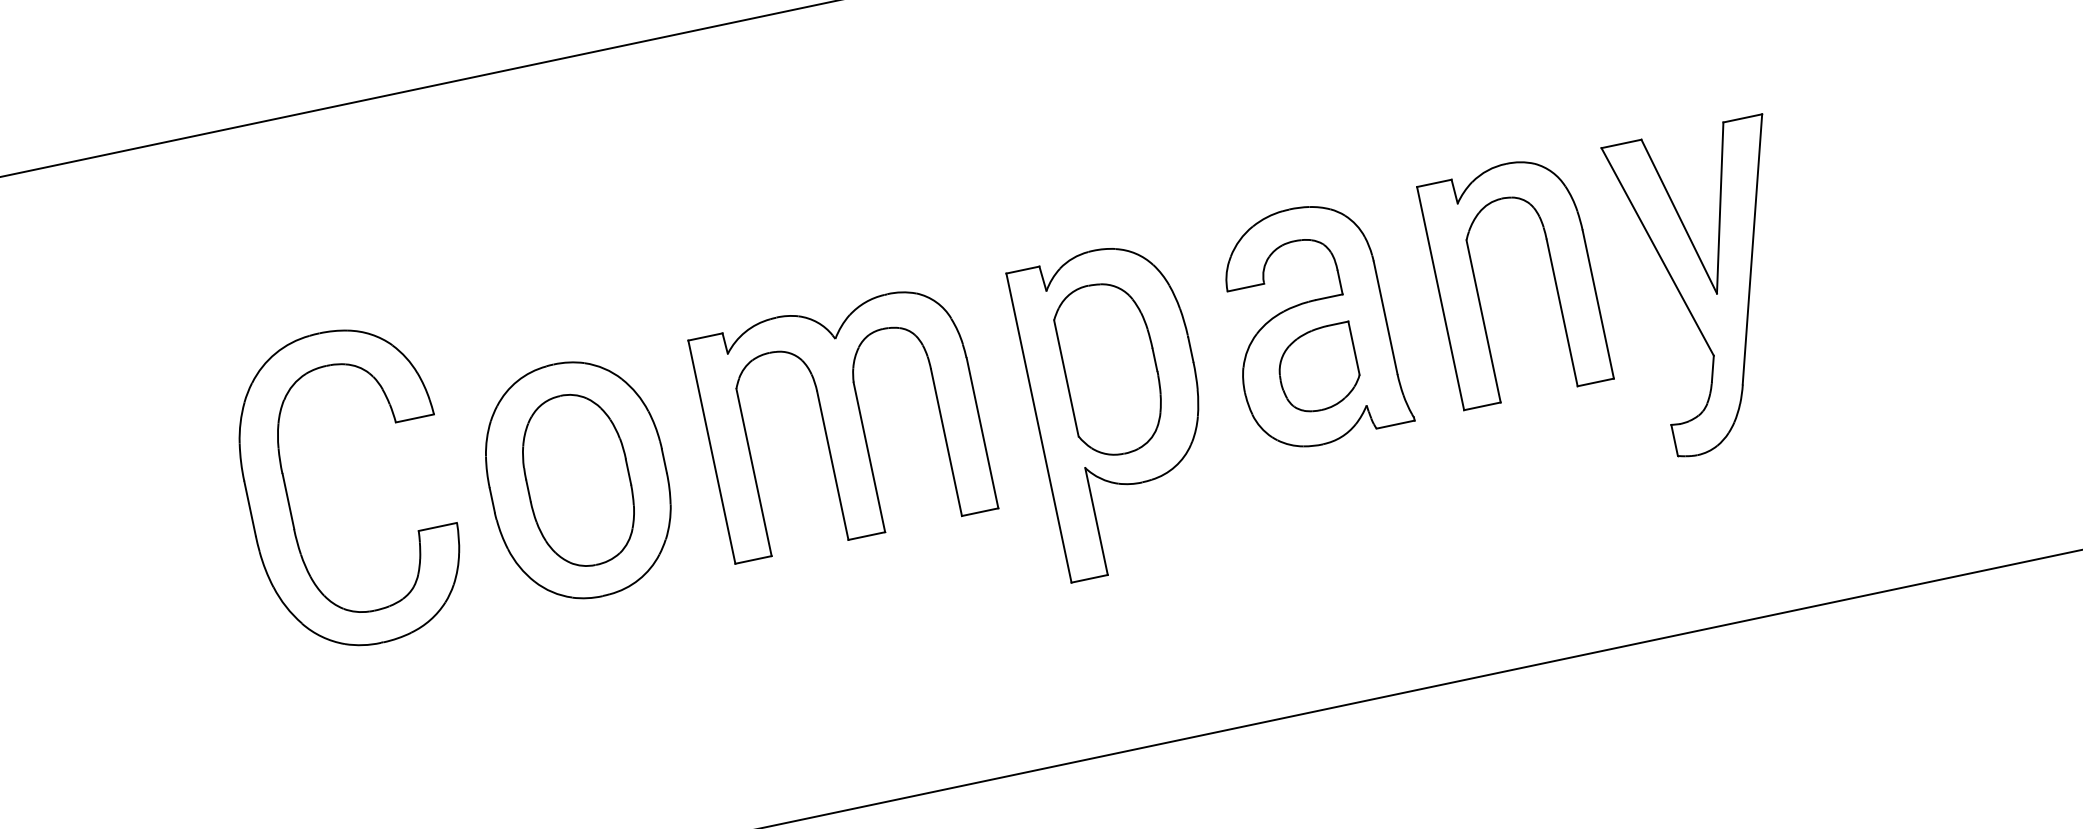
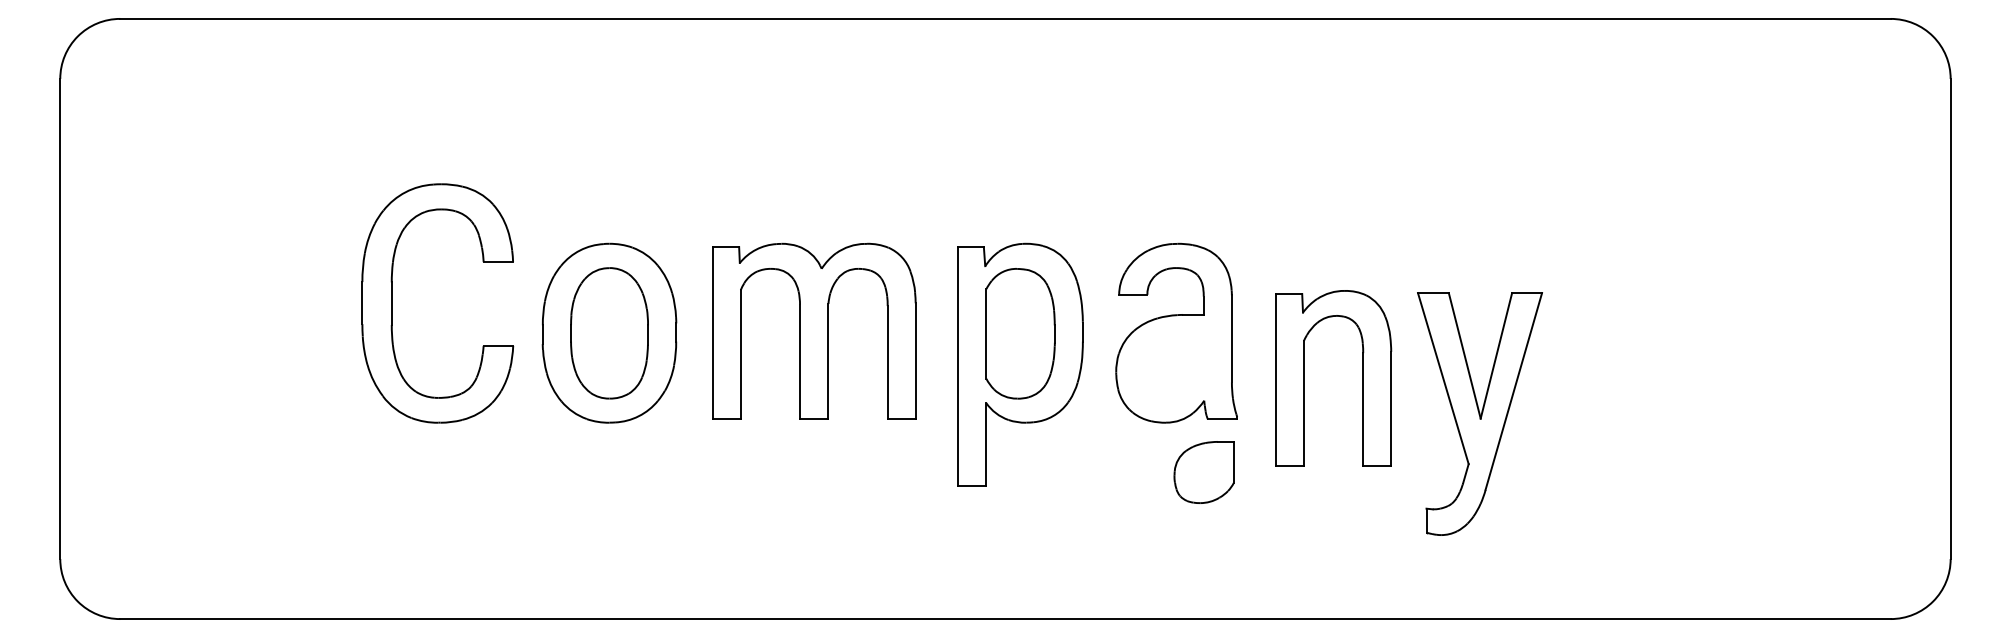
part: (1714, 287) -> (1479, 413), moved
part: (1477, 288) -> (1304, 378), moved
part: (1317, 369) -> (1203, 472), moved

